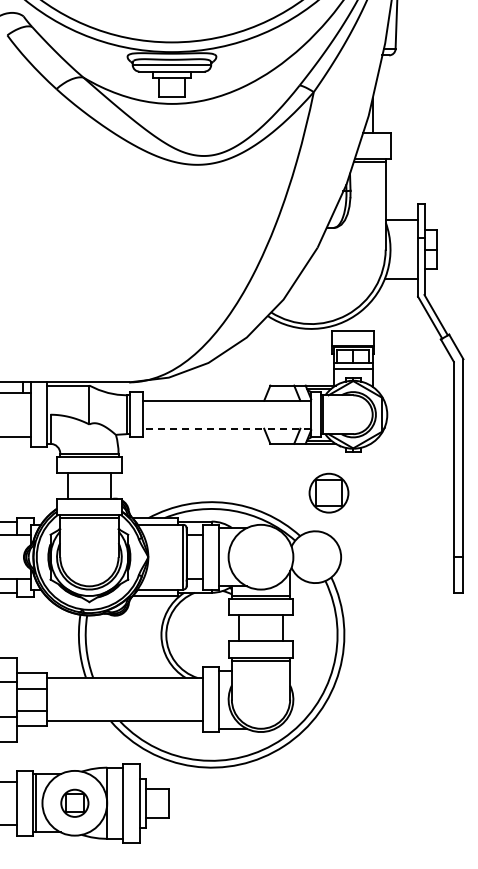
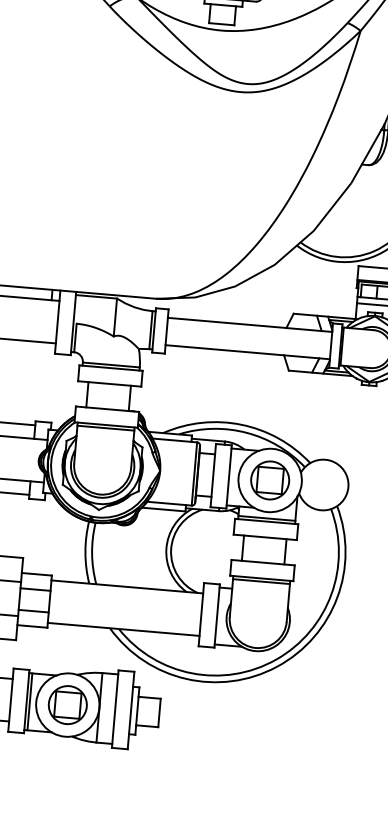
line: (226, 428) -> (247, 351), dashed -> solid
part: (328, 492) -> (269, 479), moved
part: (74, 803) -> (67, 705), size x1.43

